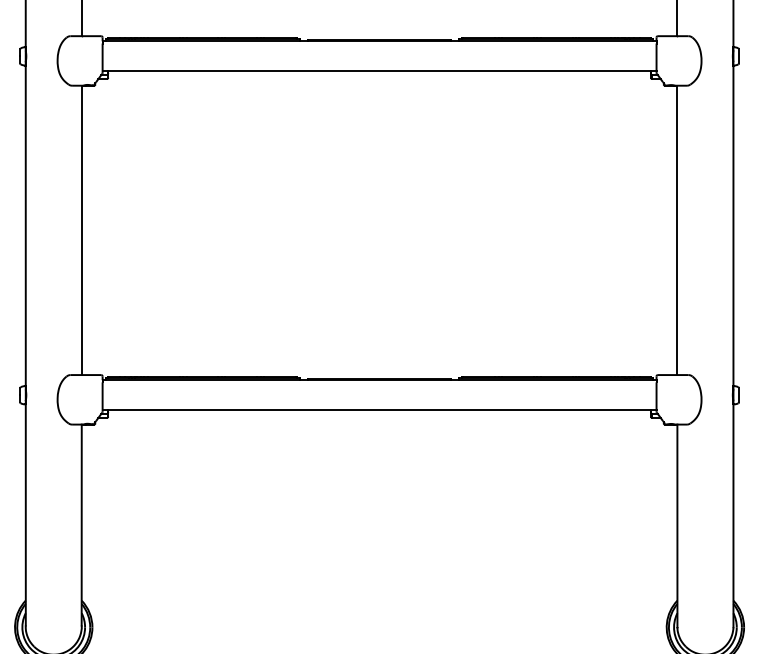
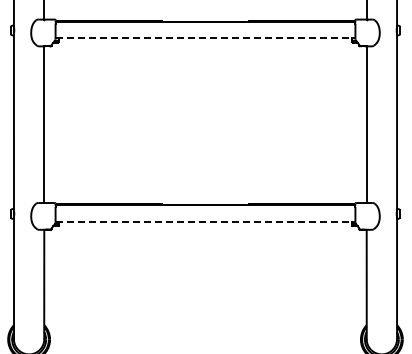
line: (379, 71) -> (205, 38), solid -> dashed
line: (379, 409) -> (205, 221), solid -> dashed

